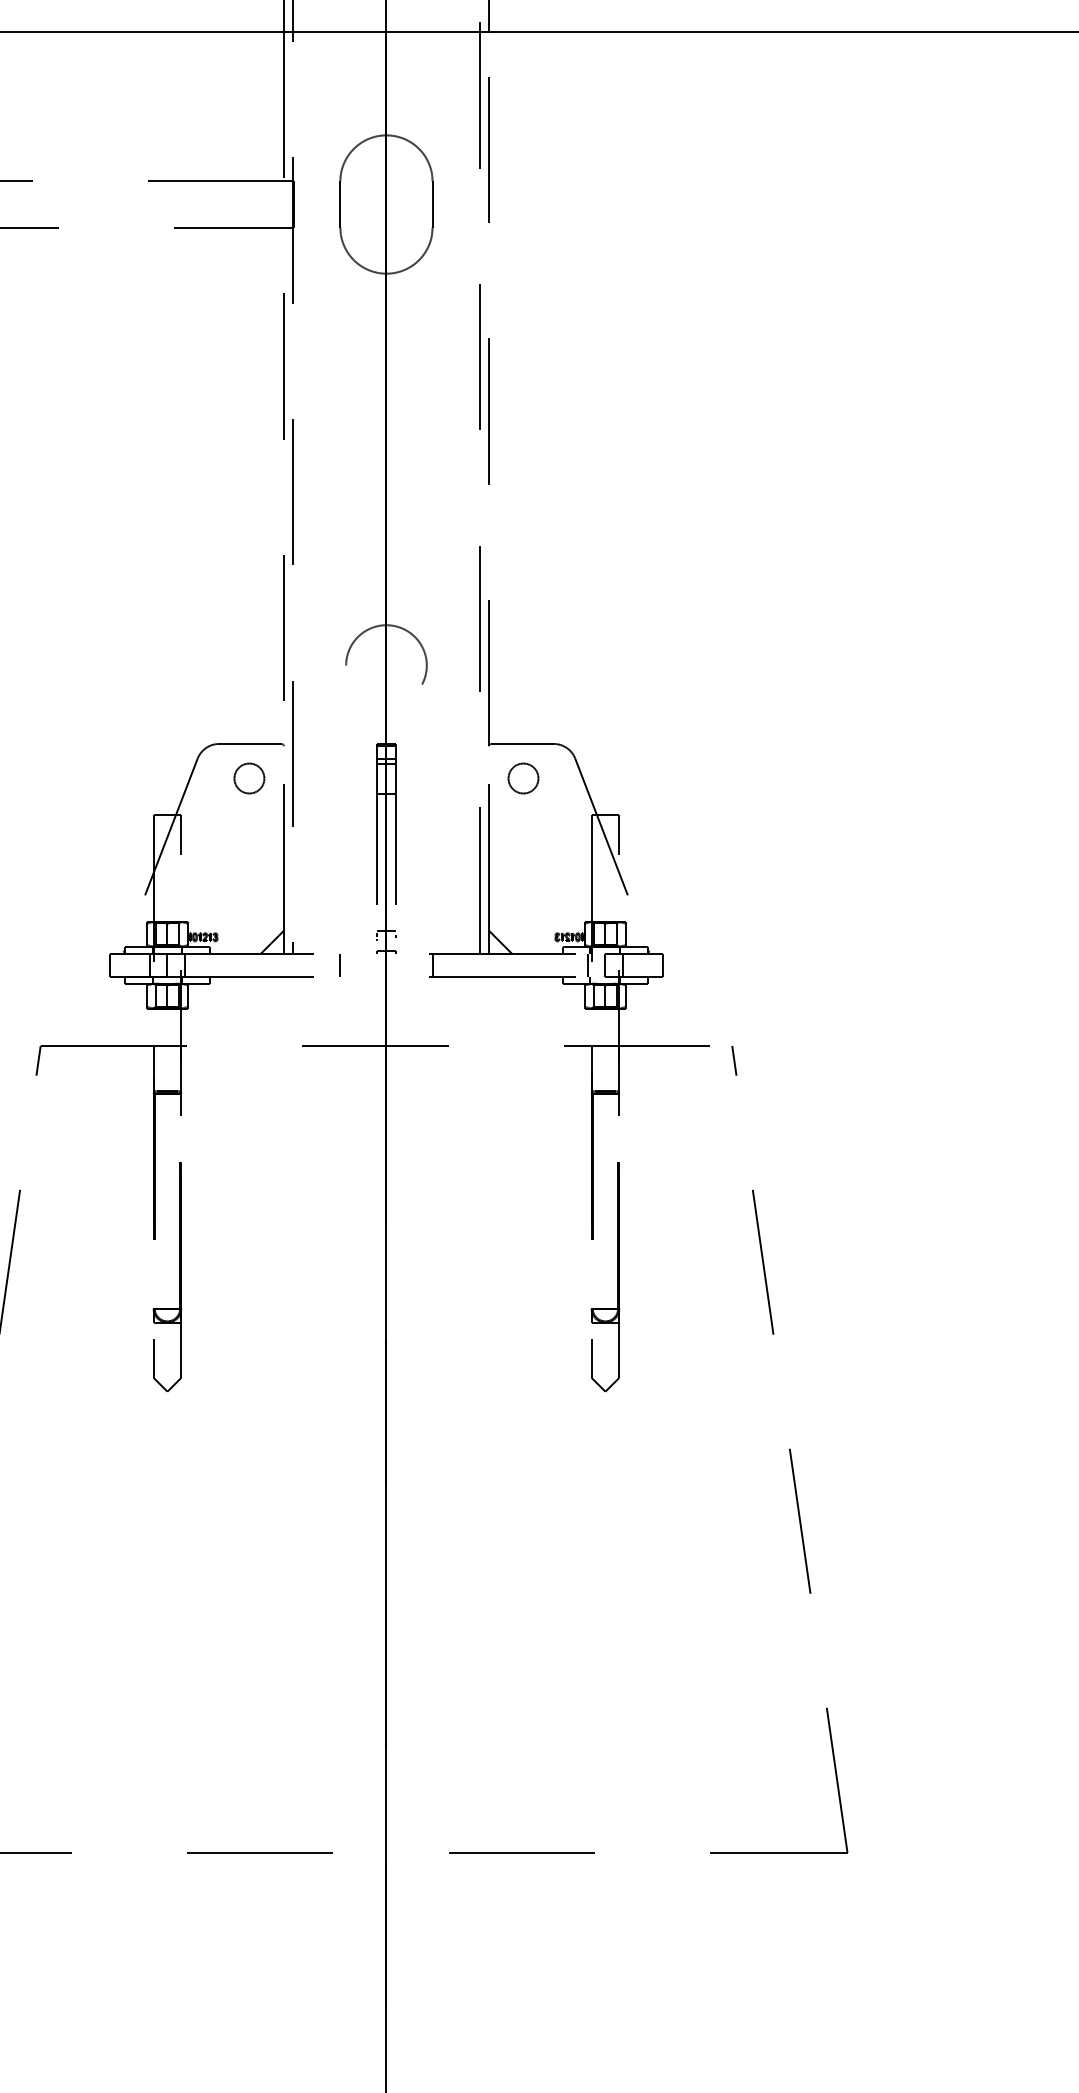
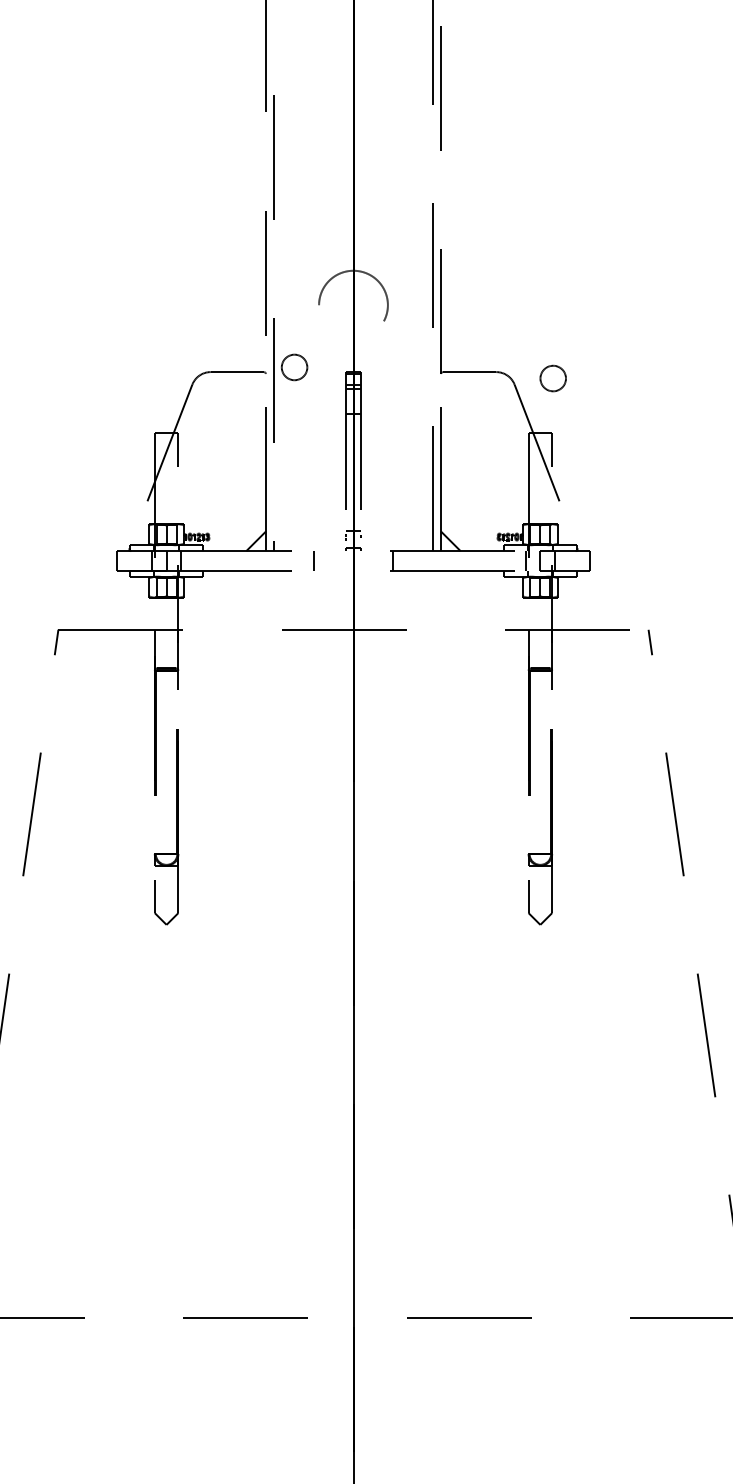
circle: (249, 778) -> (294, 367), moved
circle: (523, 778) -> (553, 378), moved

